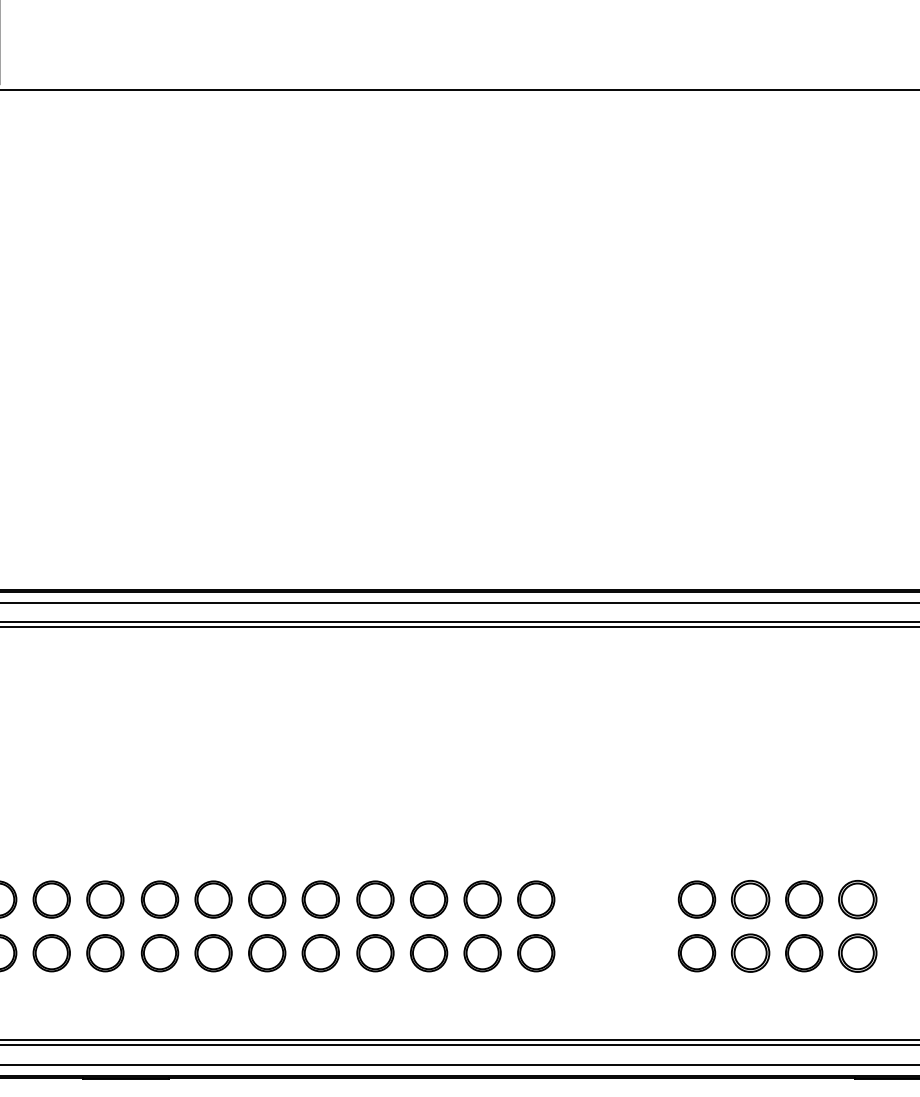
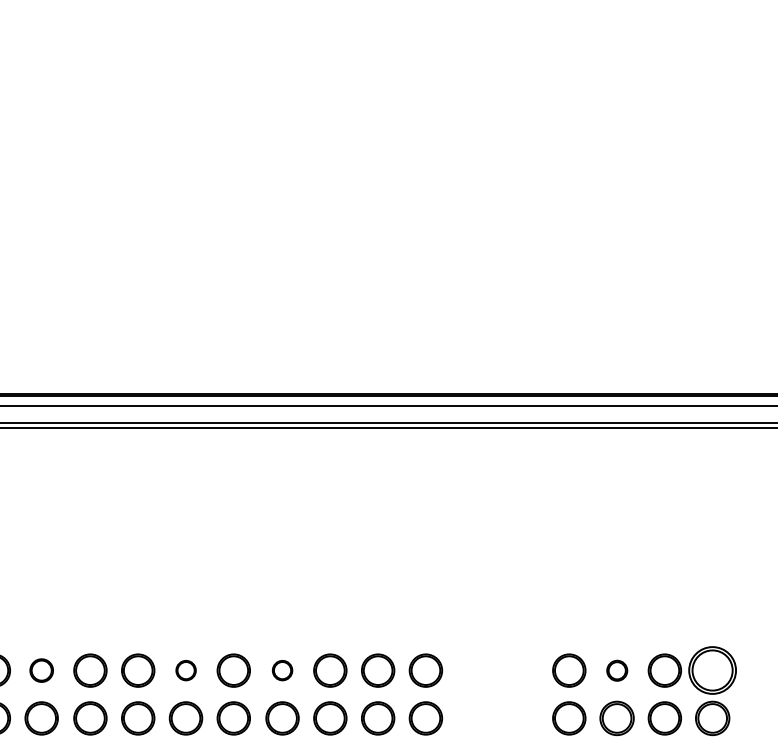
part: (105, 899) -> (41, 670), size x0.7
part: (267, 899) -> (186, 670), size x0.6
part: (375, 899) -> (282, 670), size x0.6
part: (750, 899) -> (617, 670), size x0.6
part: (857, 899) -> (712, 670), size x1.4

